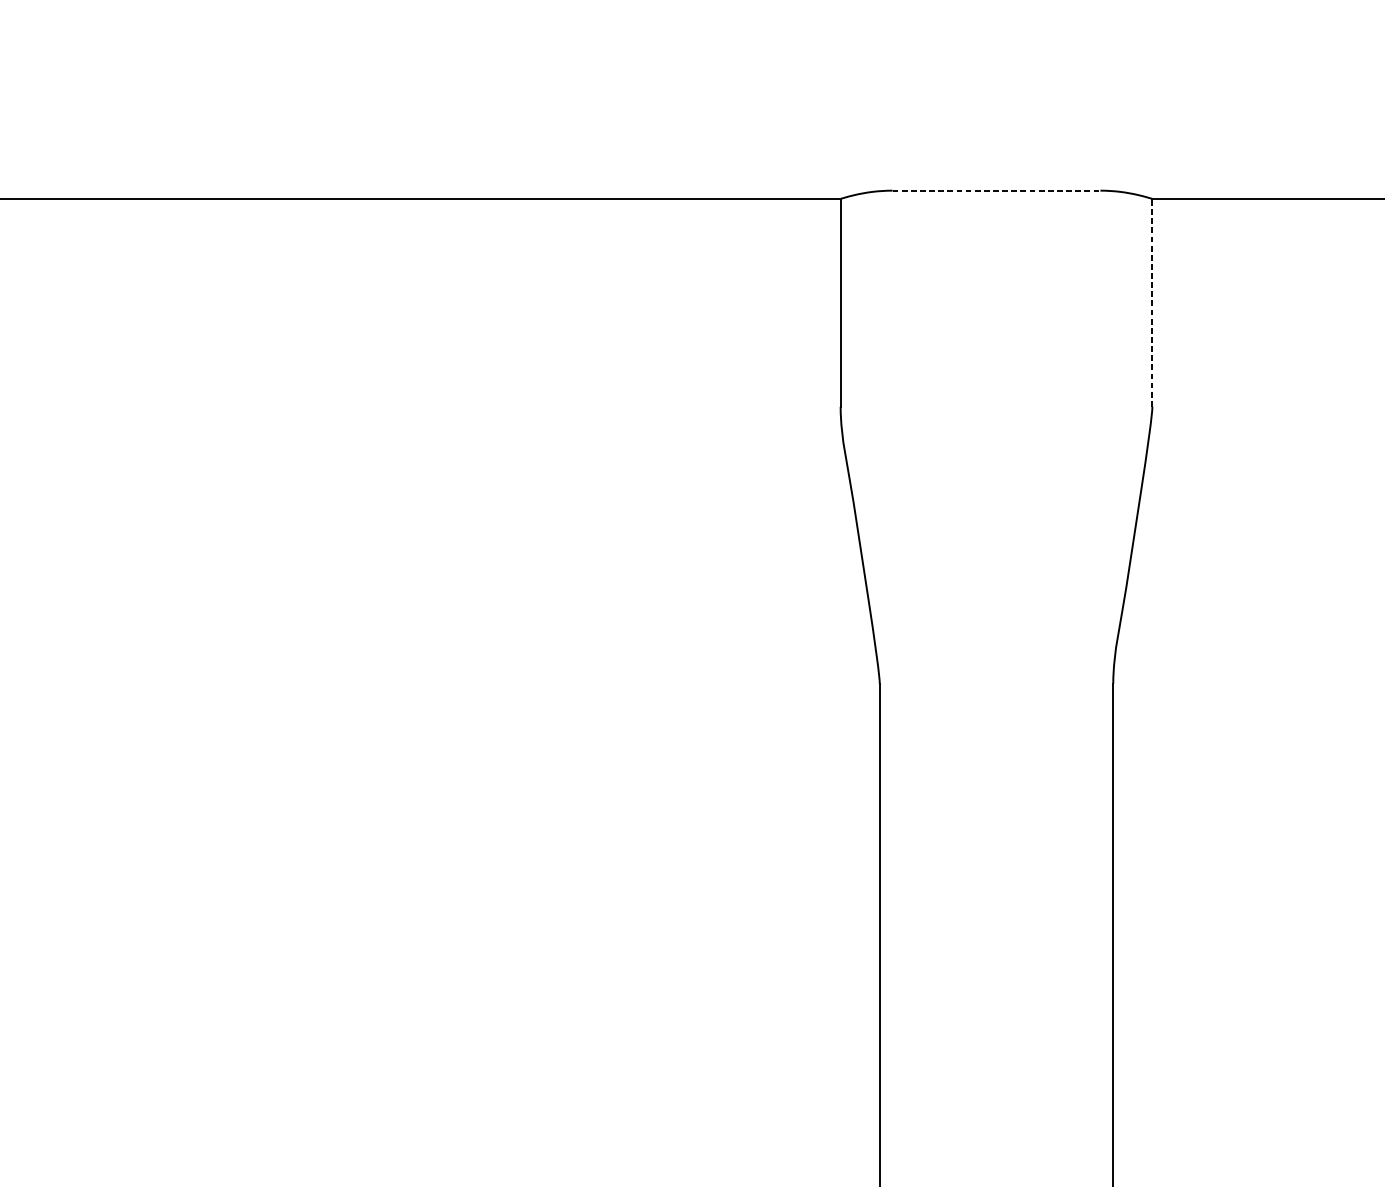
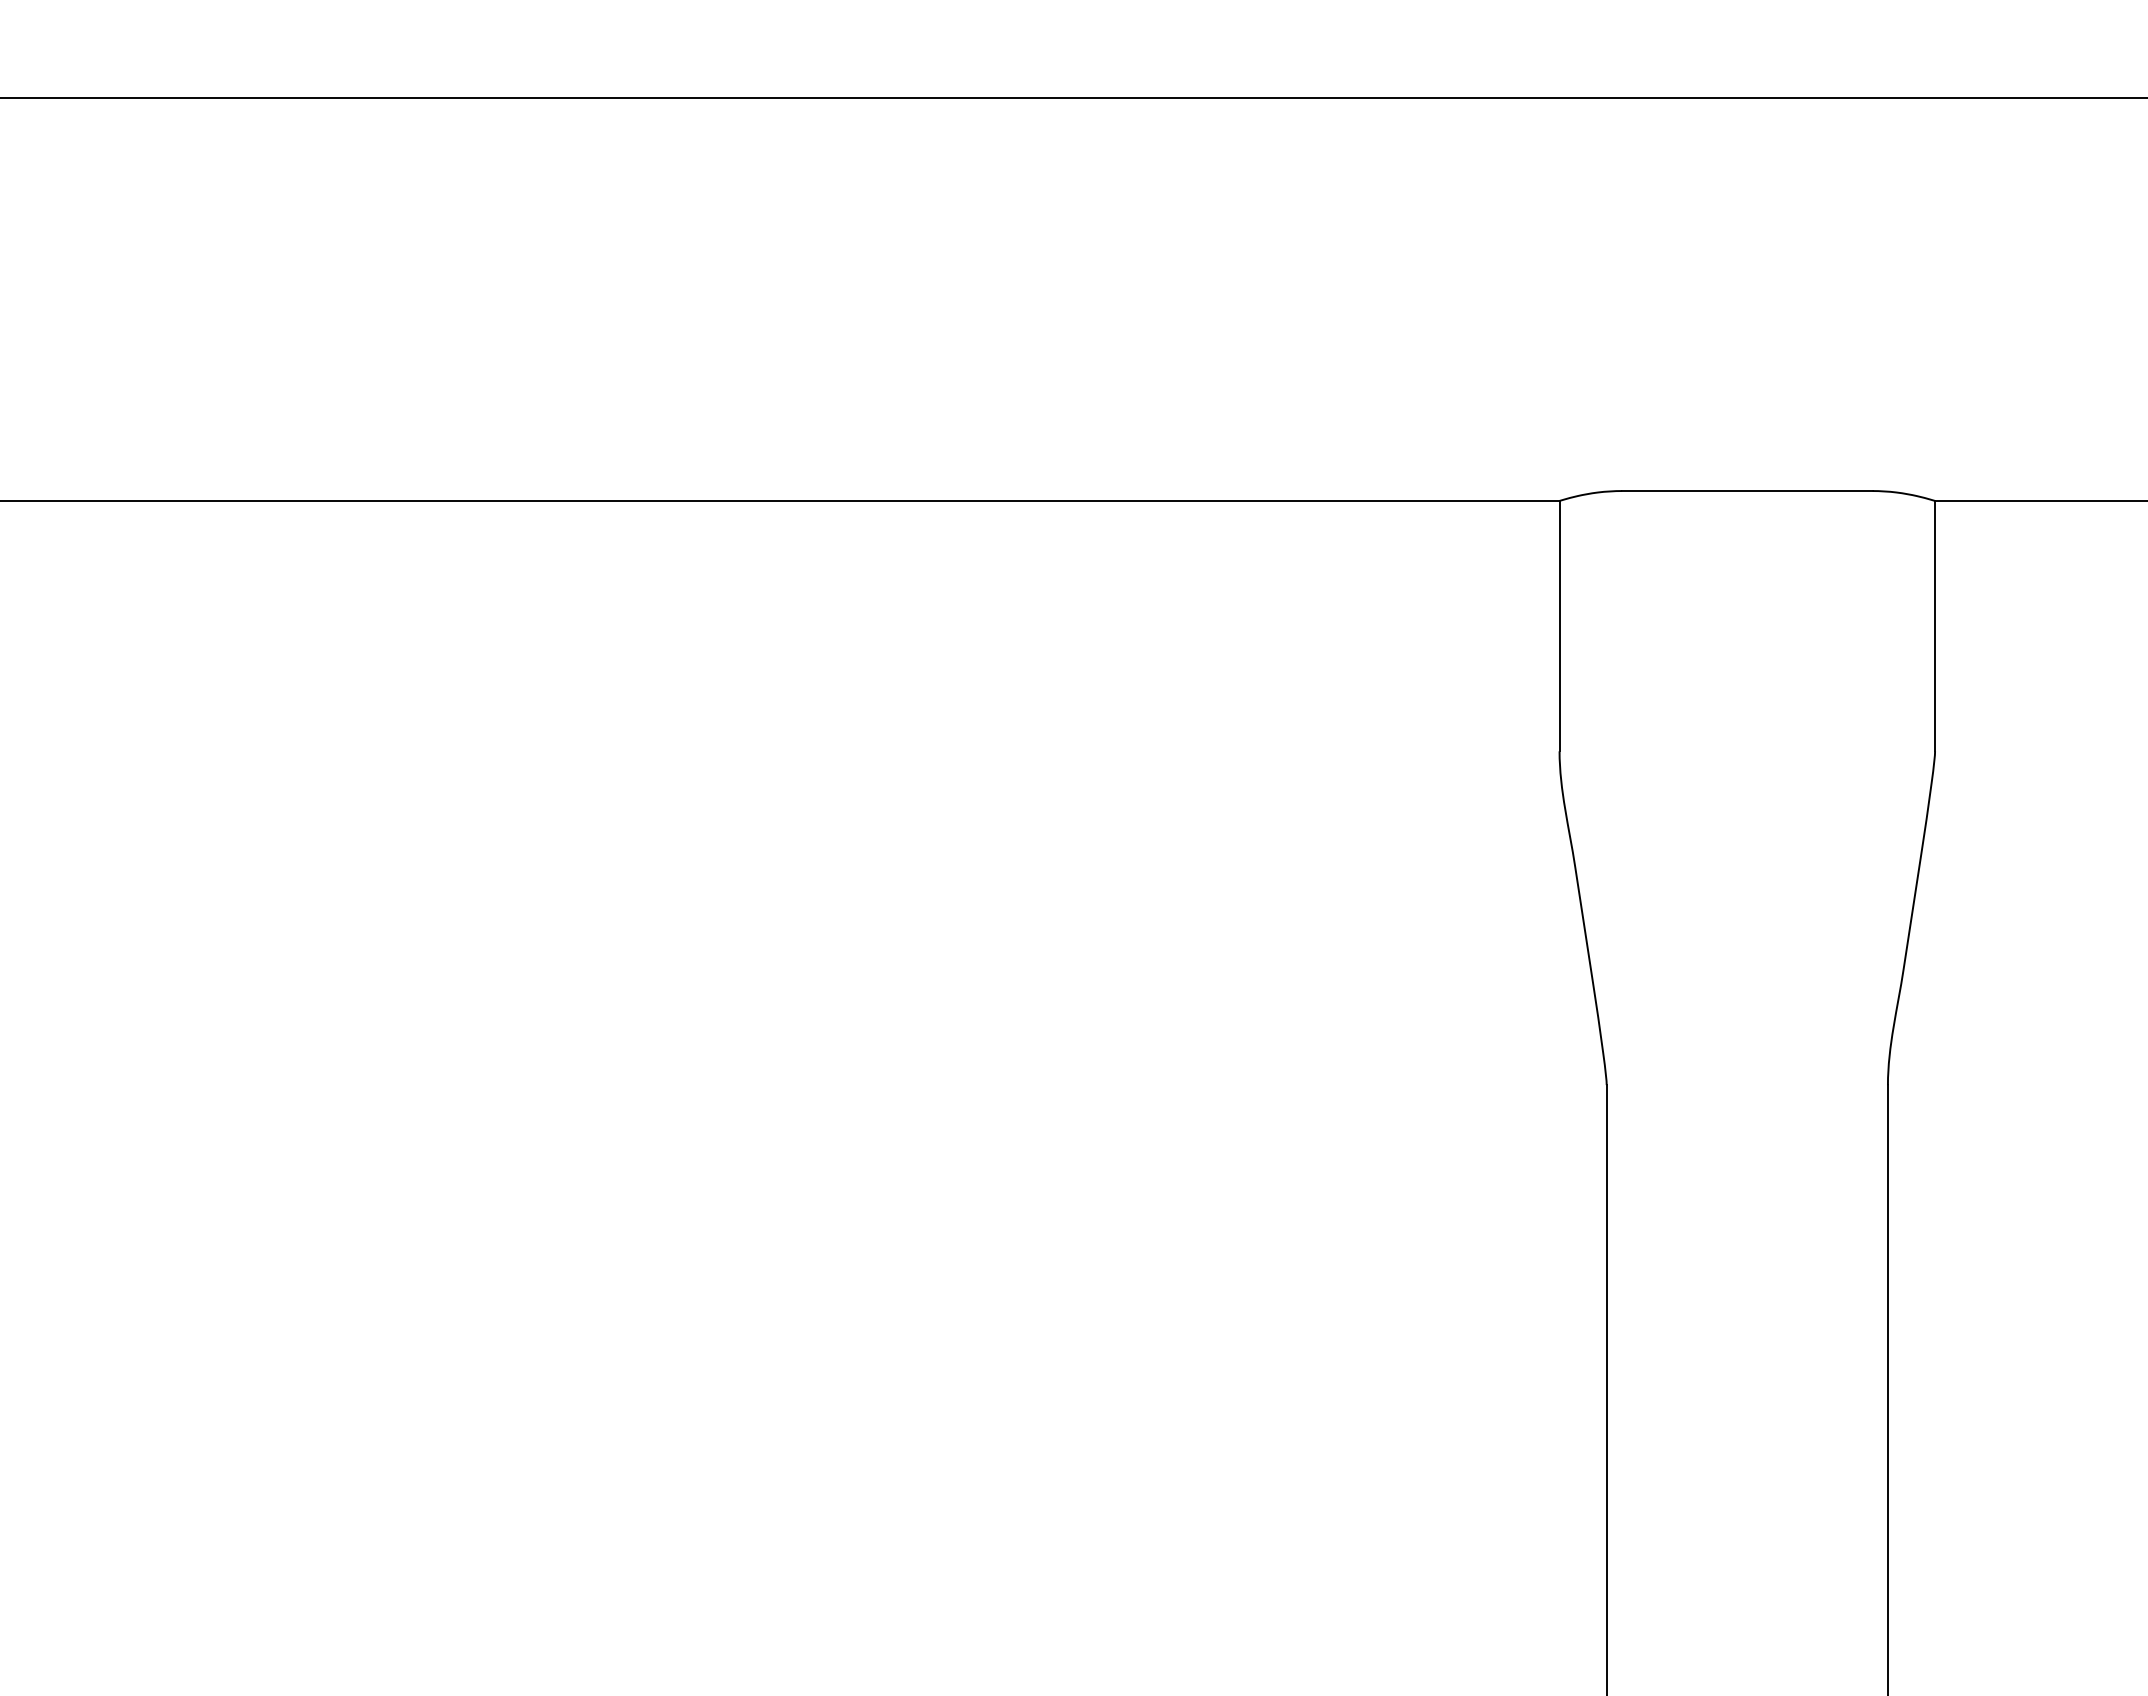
line: (996, 191) -> (1747, 491), dashed -> solid
line: (1152, 302) -> (1935, 625), dashed -> solid

